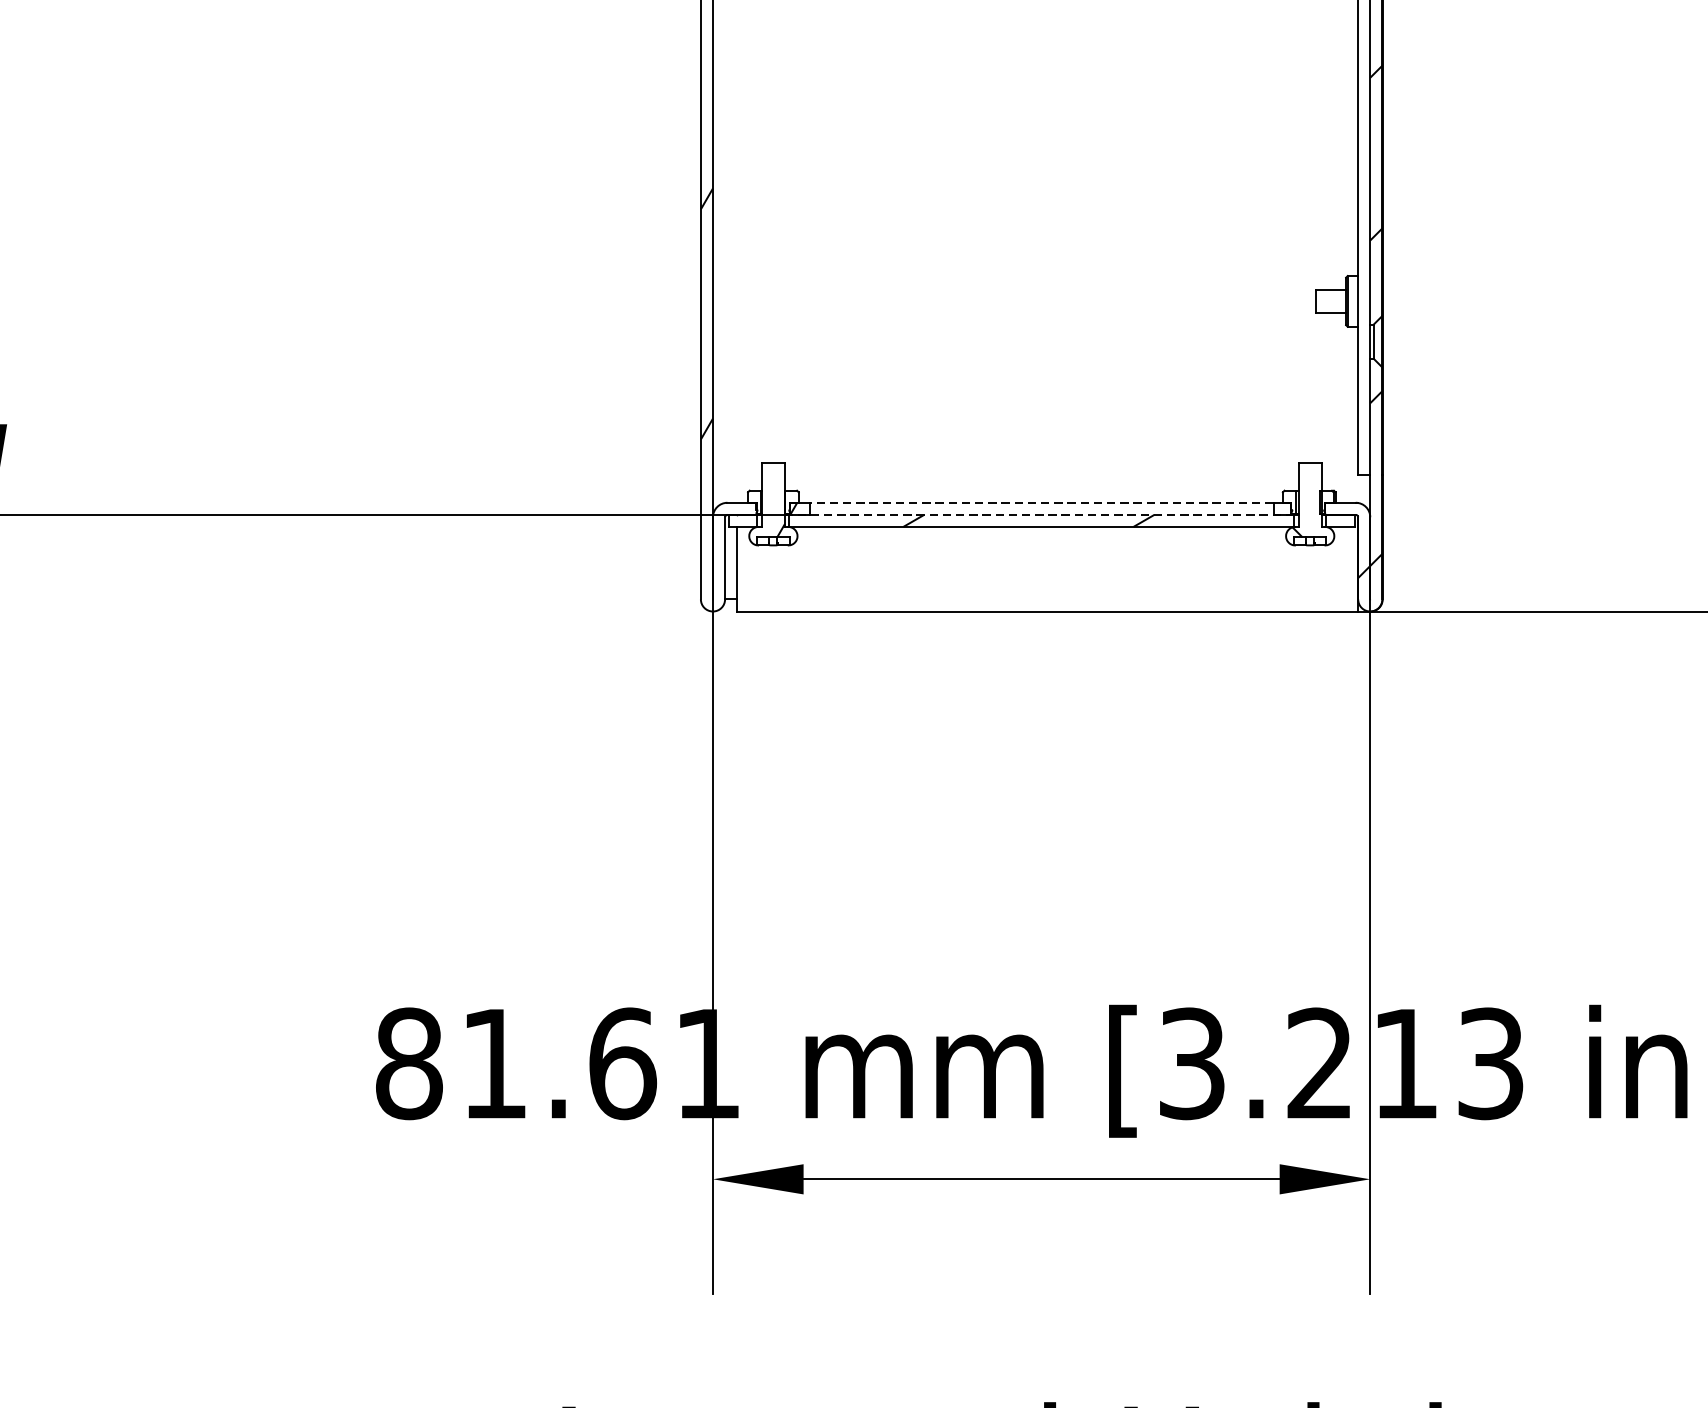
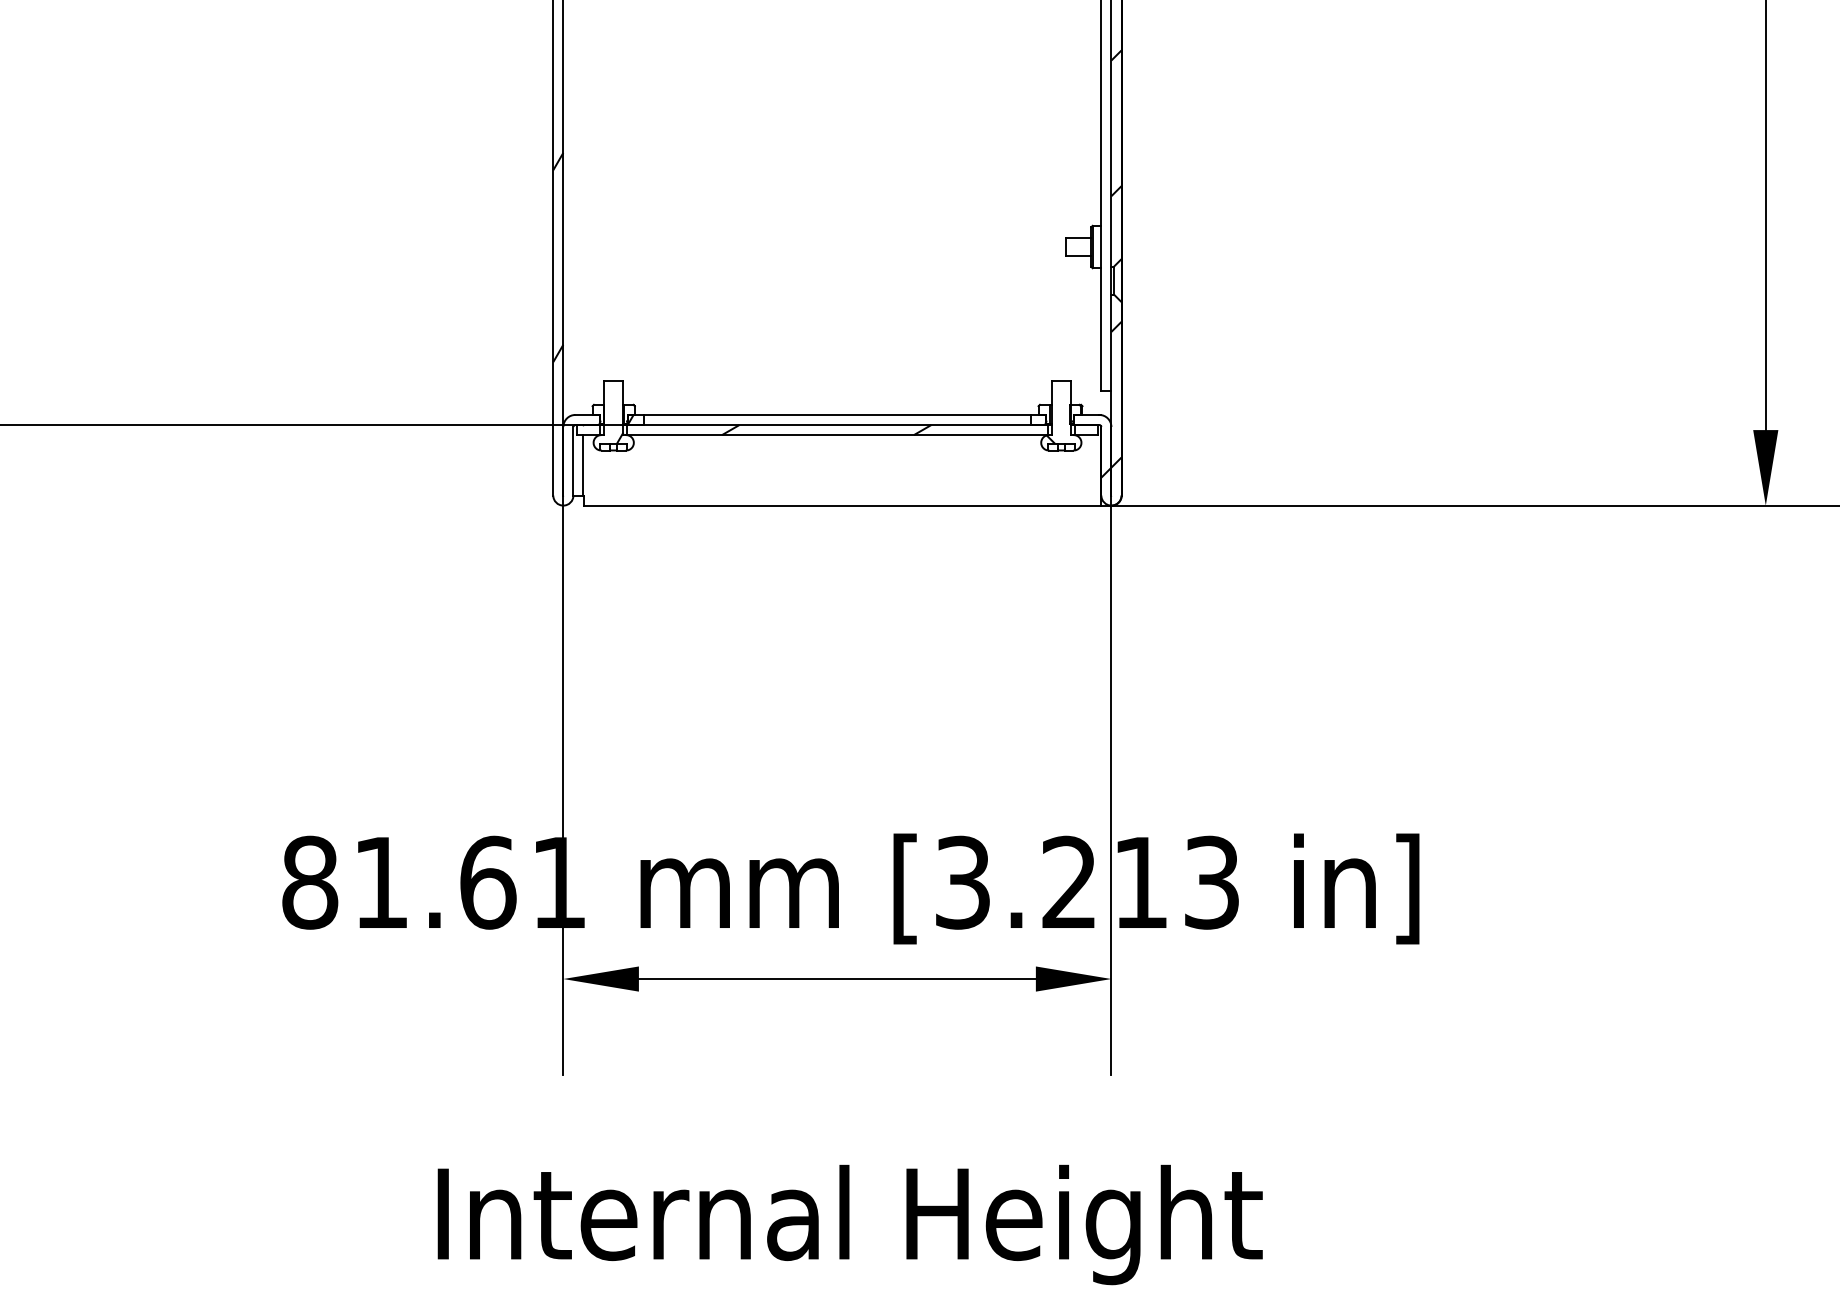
line: (1040, 502) -> (836, 414), dashed -> solid
line: (1041, 515) -> (837, 425), dashed -> solid

